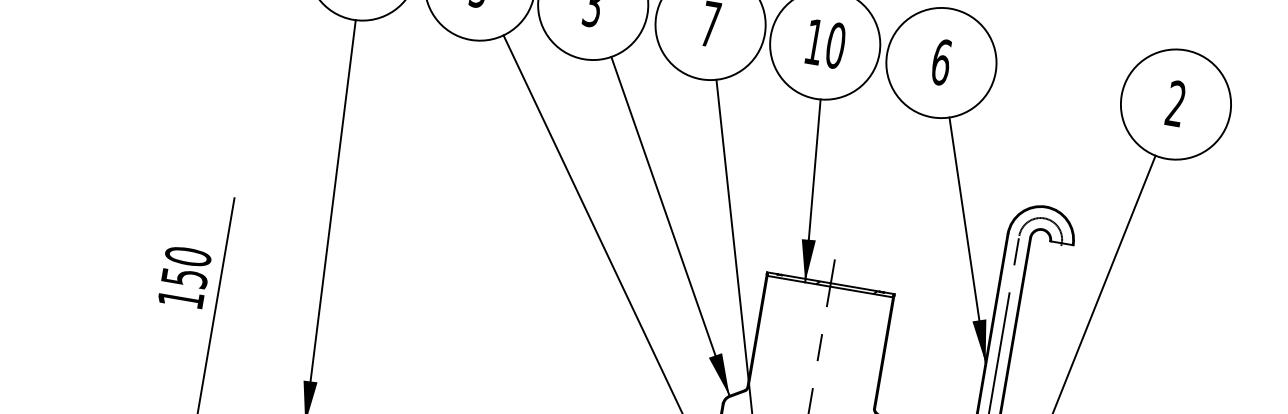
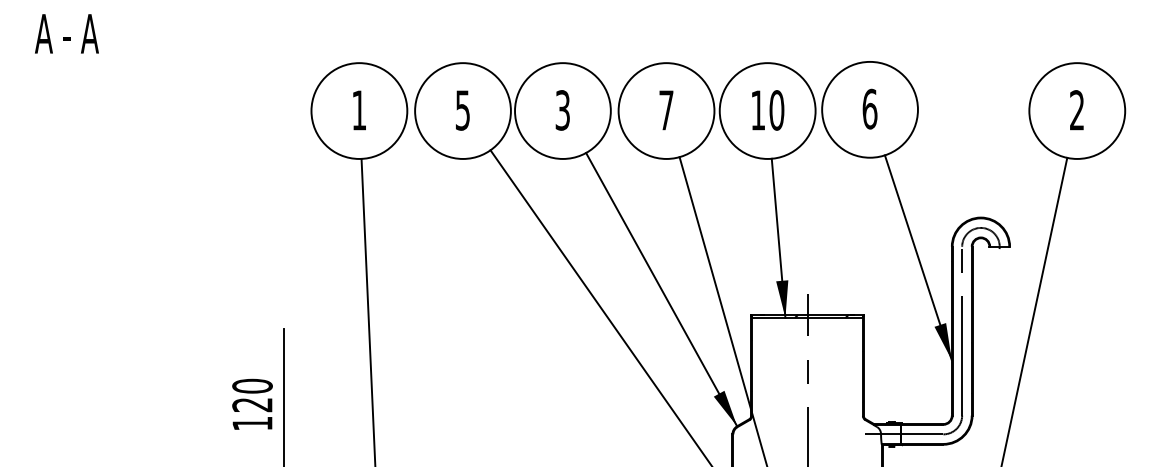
text: (184, 278) -> (252, 405), 150 -> 120

